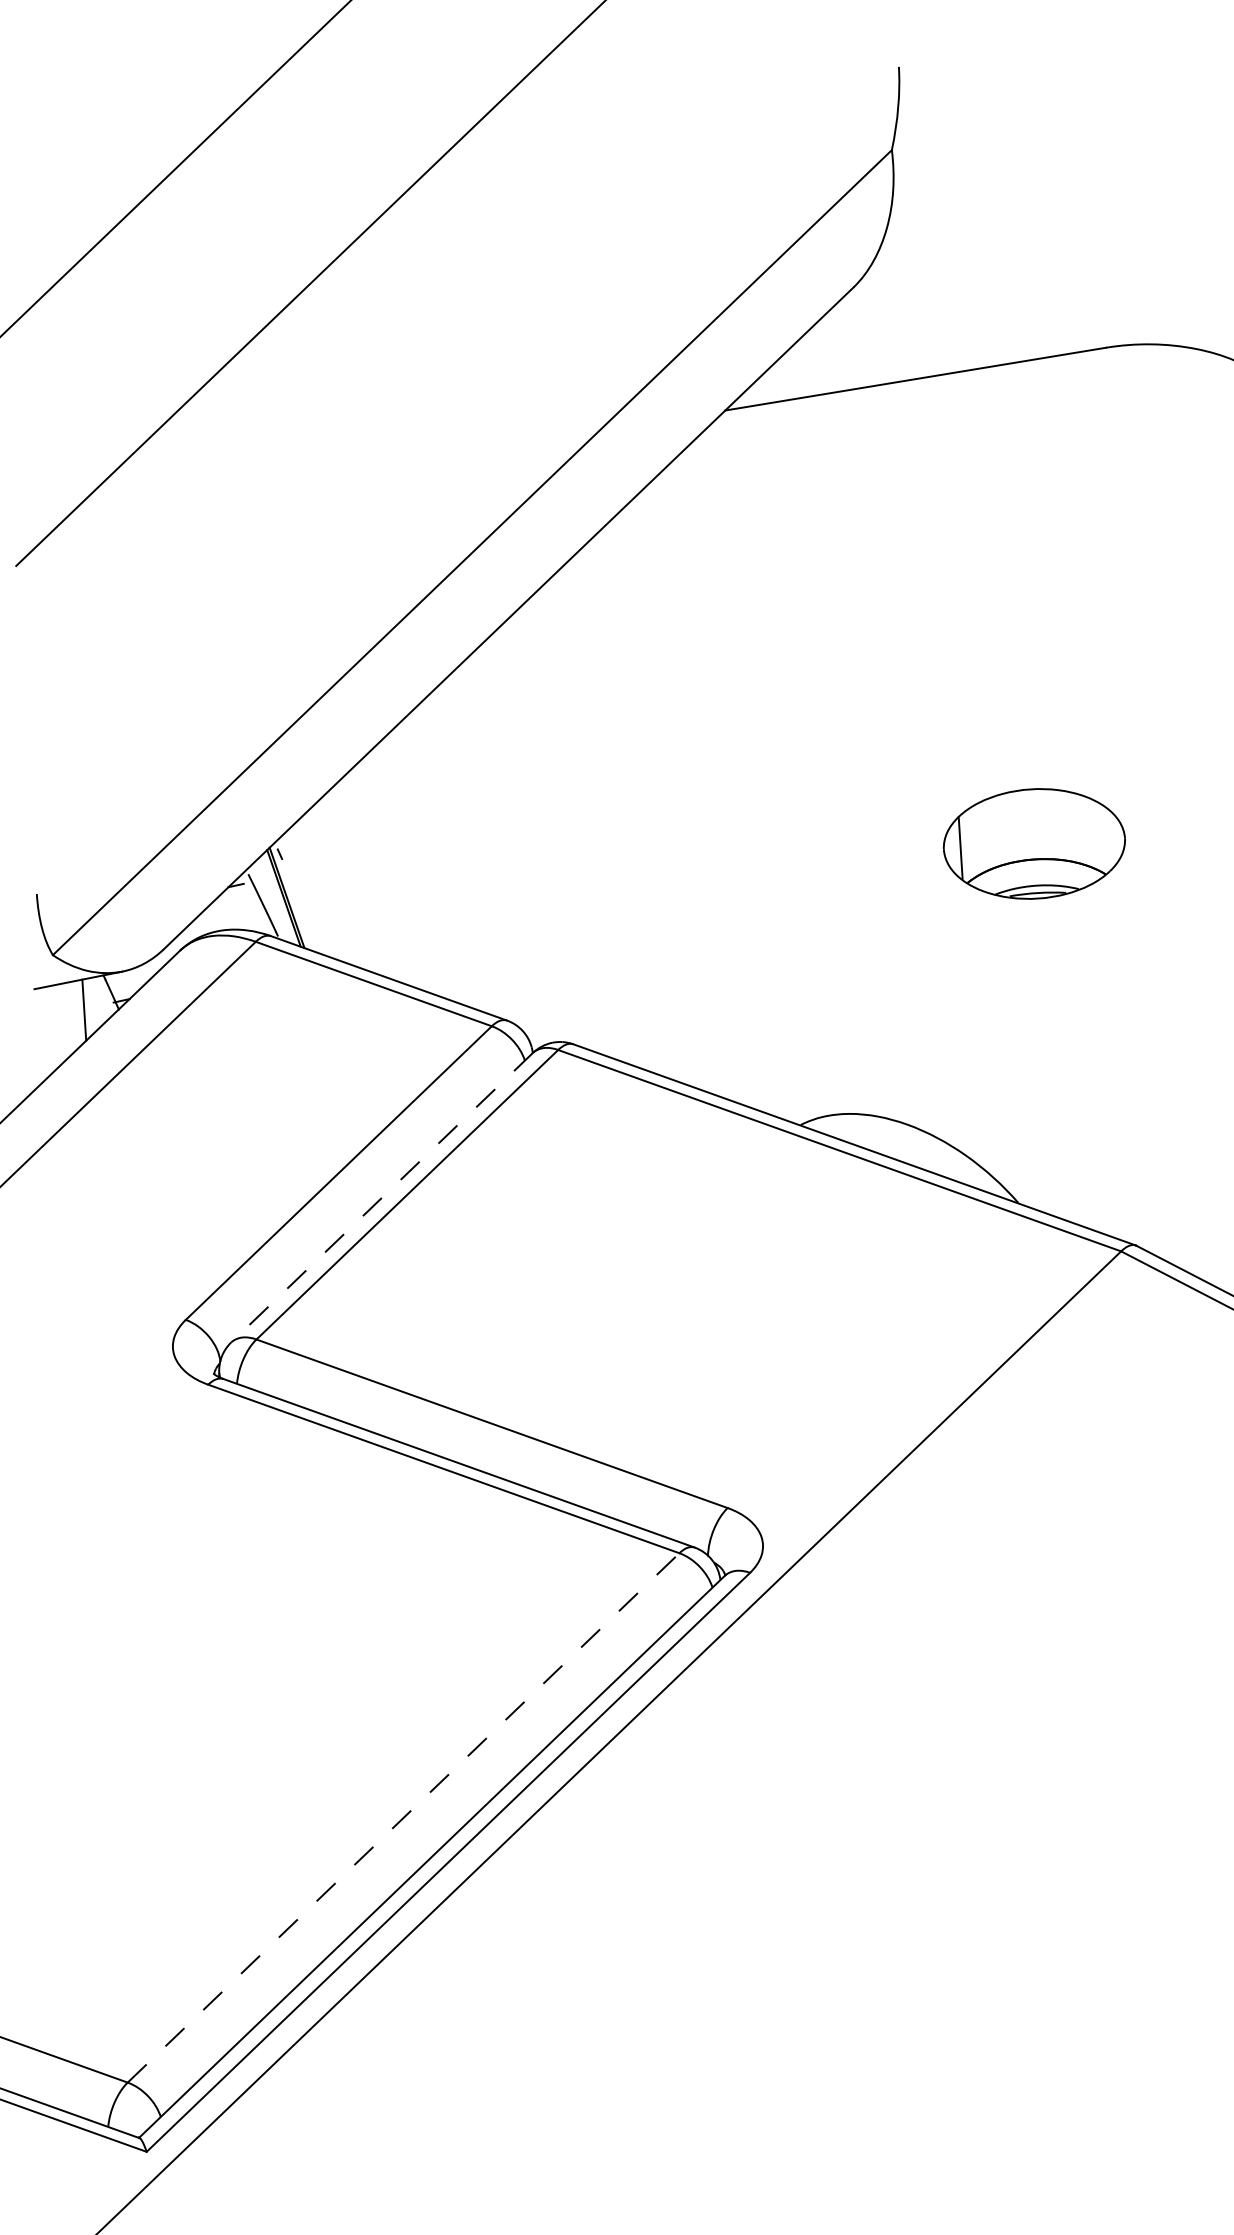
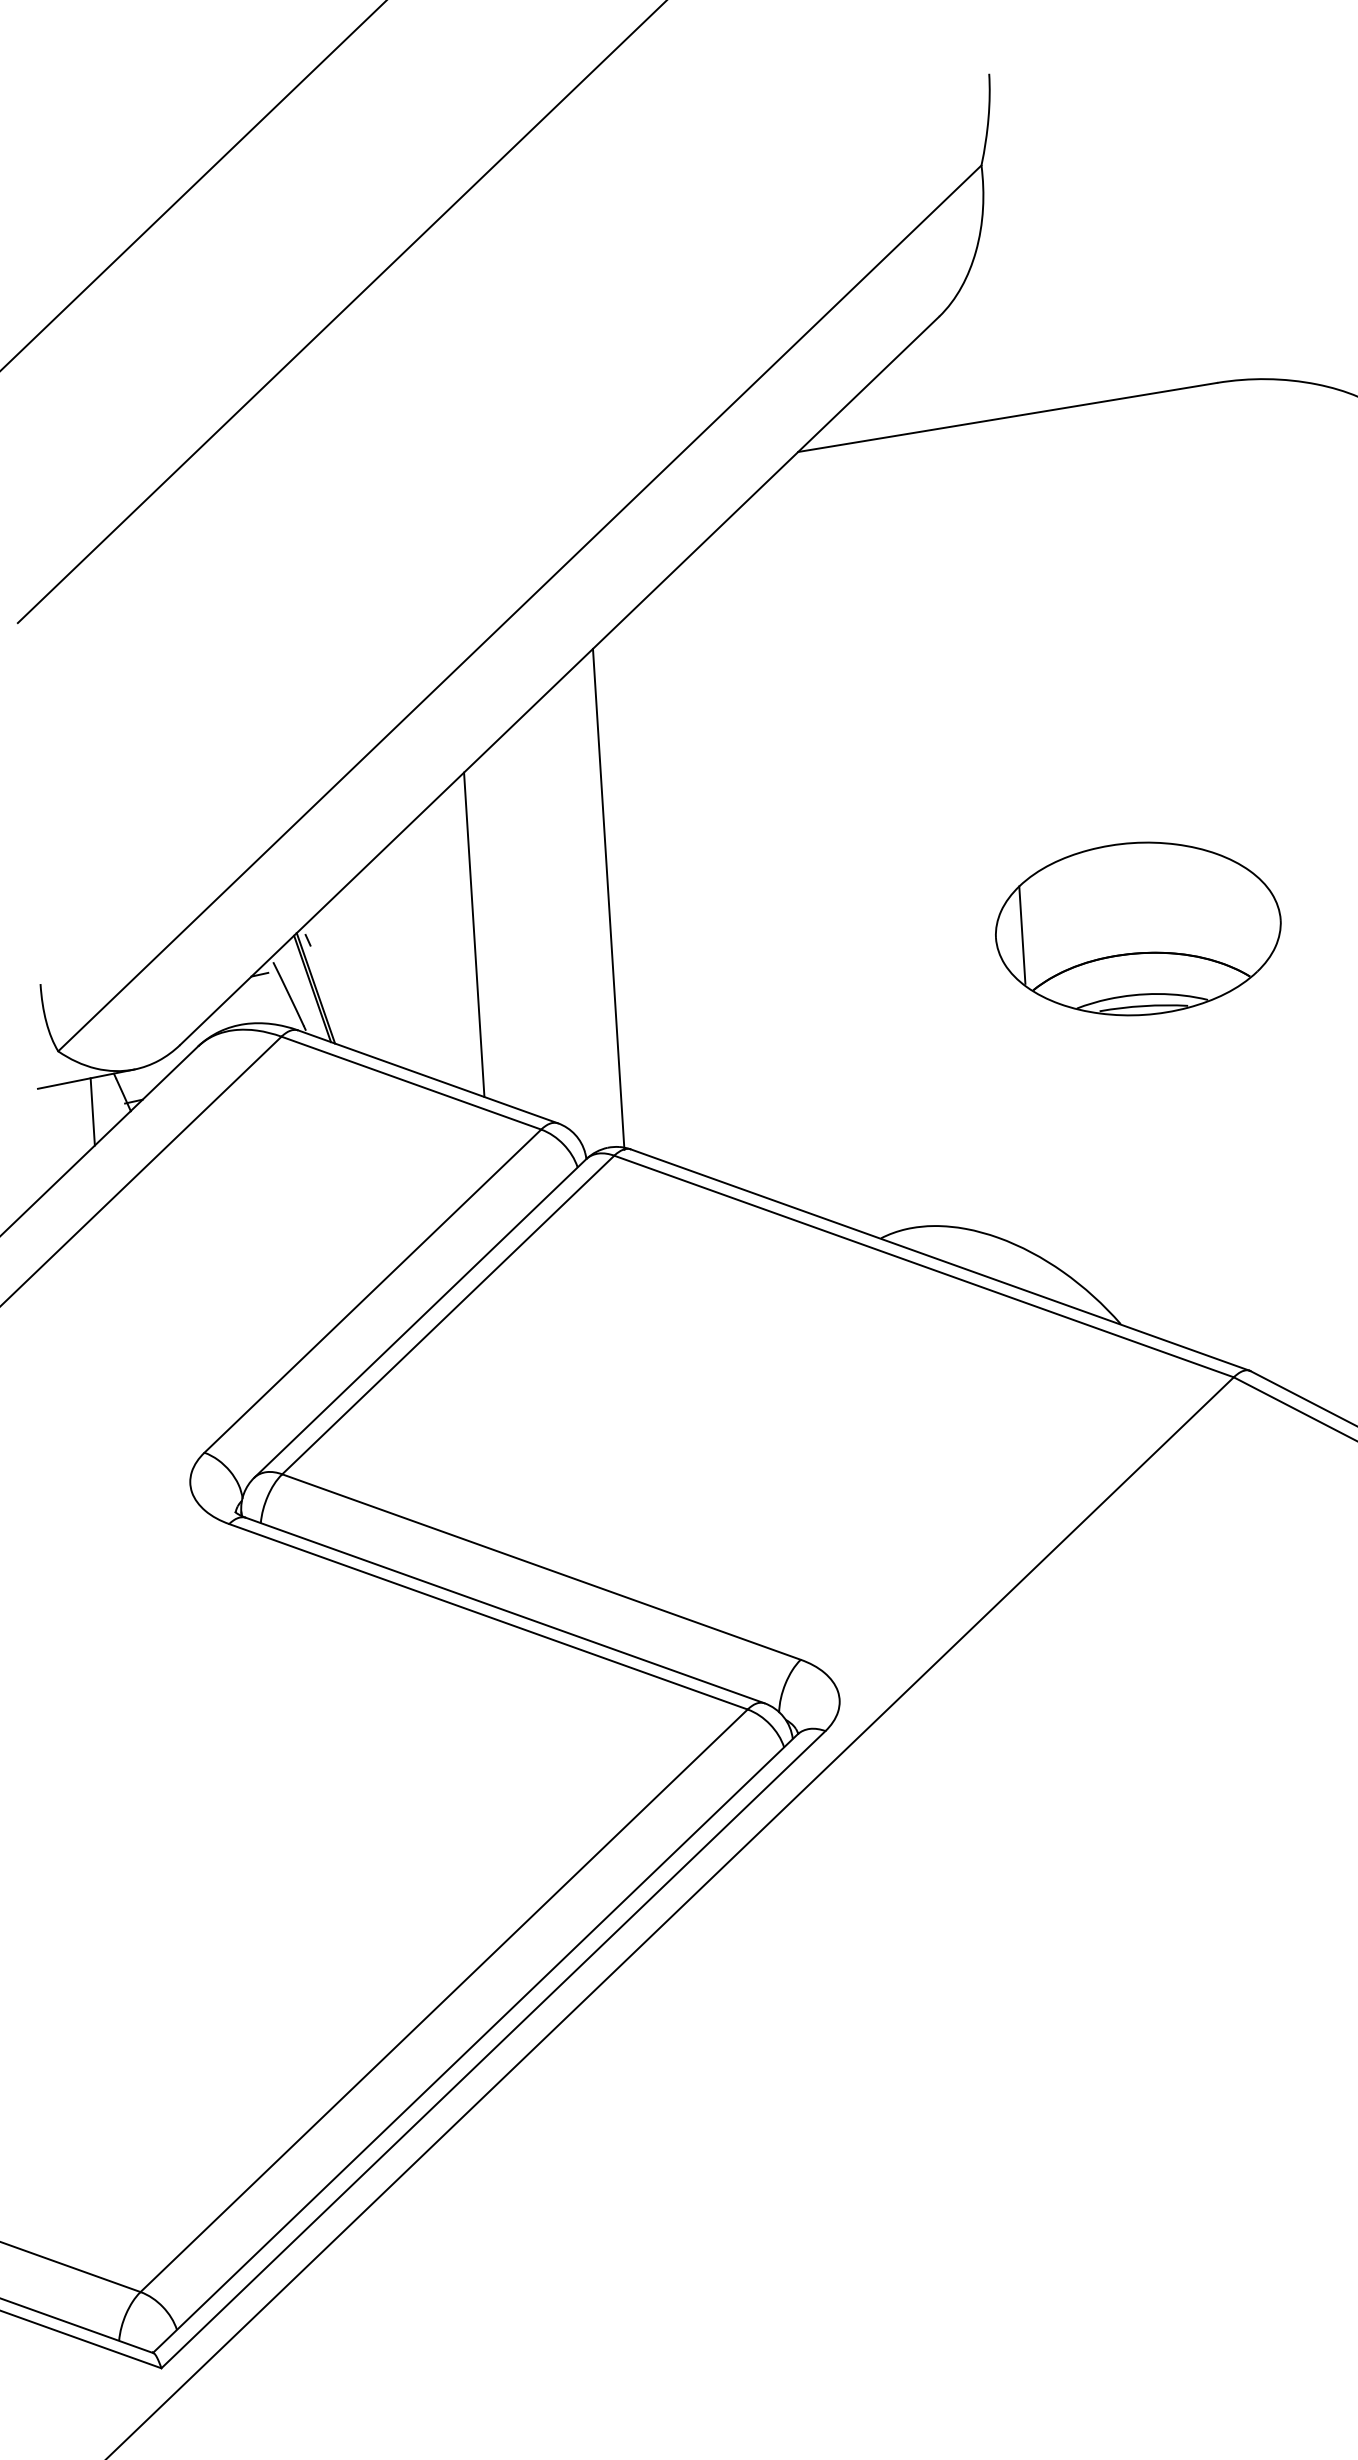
line: (552, 816) -> (608, 898), added
part: (1034, 843) -> (1138, 928), size x1.43
line: (431, 848) -> (474, 934), added
line: (382, 1197) -> (420, 1318), dashed -> solid
line: (403, 1817) -> (444, 2000), dashed -> solid

